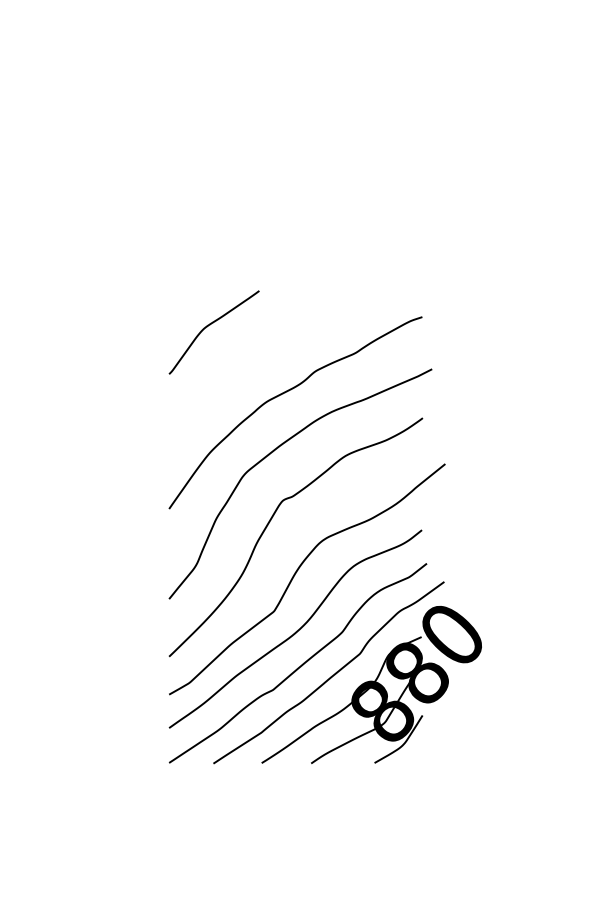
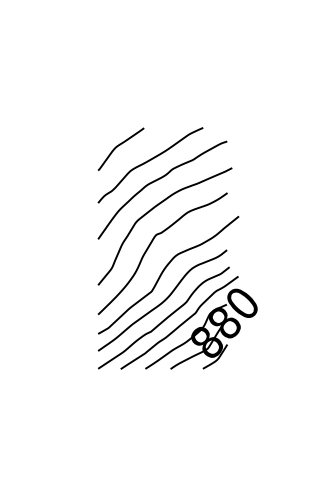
curve: (267, 358) -> (148, 162), added

